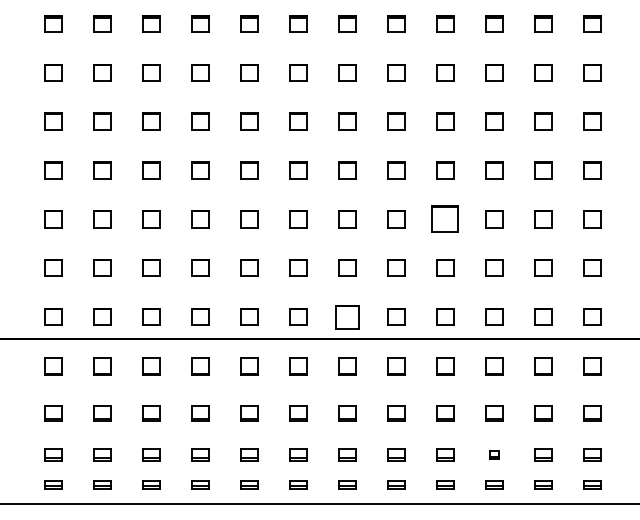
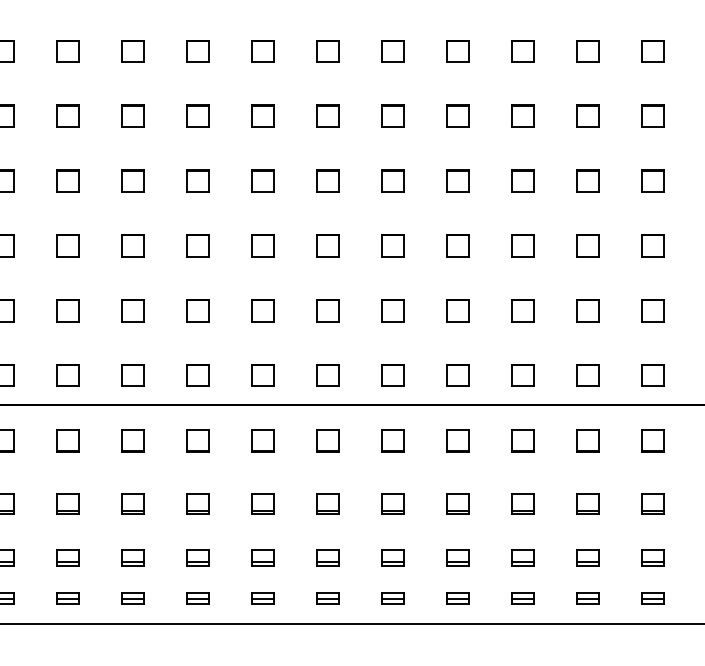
part: (445, 219) -> (458, 246), size x0.62
part: (347, 316) -> (328, 374), size x0.71
part: (494, 454) -> (523, 557), size x1.67

